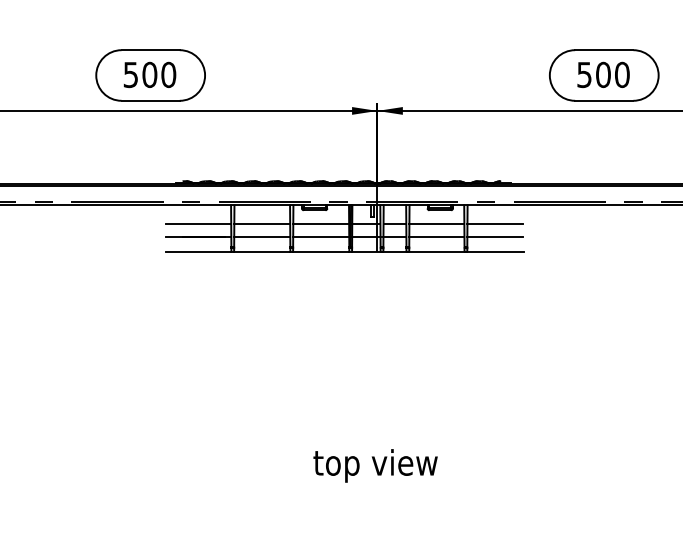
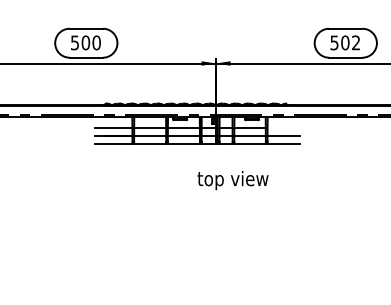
text: (622, 74) -> (356, 42), 500 -> 502
line: (495, 224) -> (283, 128), removed
text: (374, 465) -> (232, 180), moved

